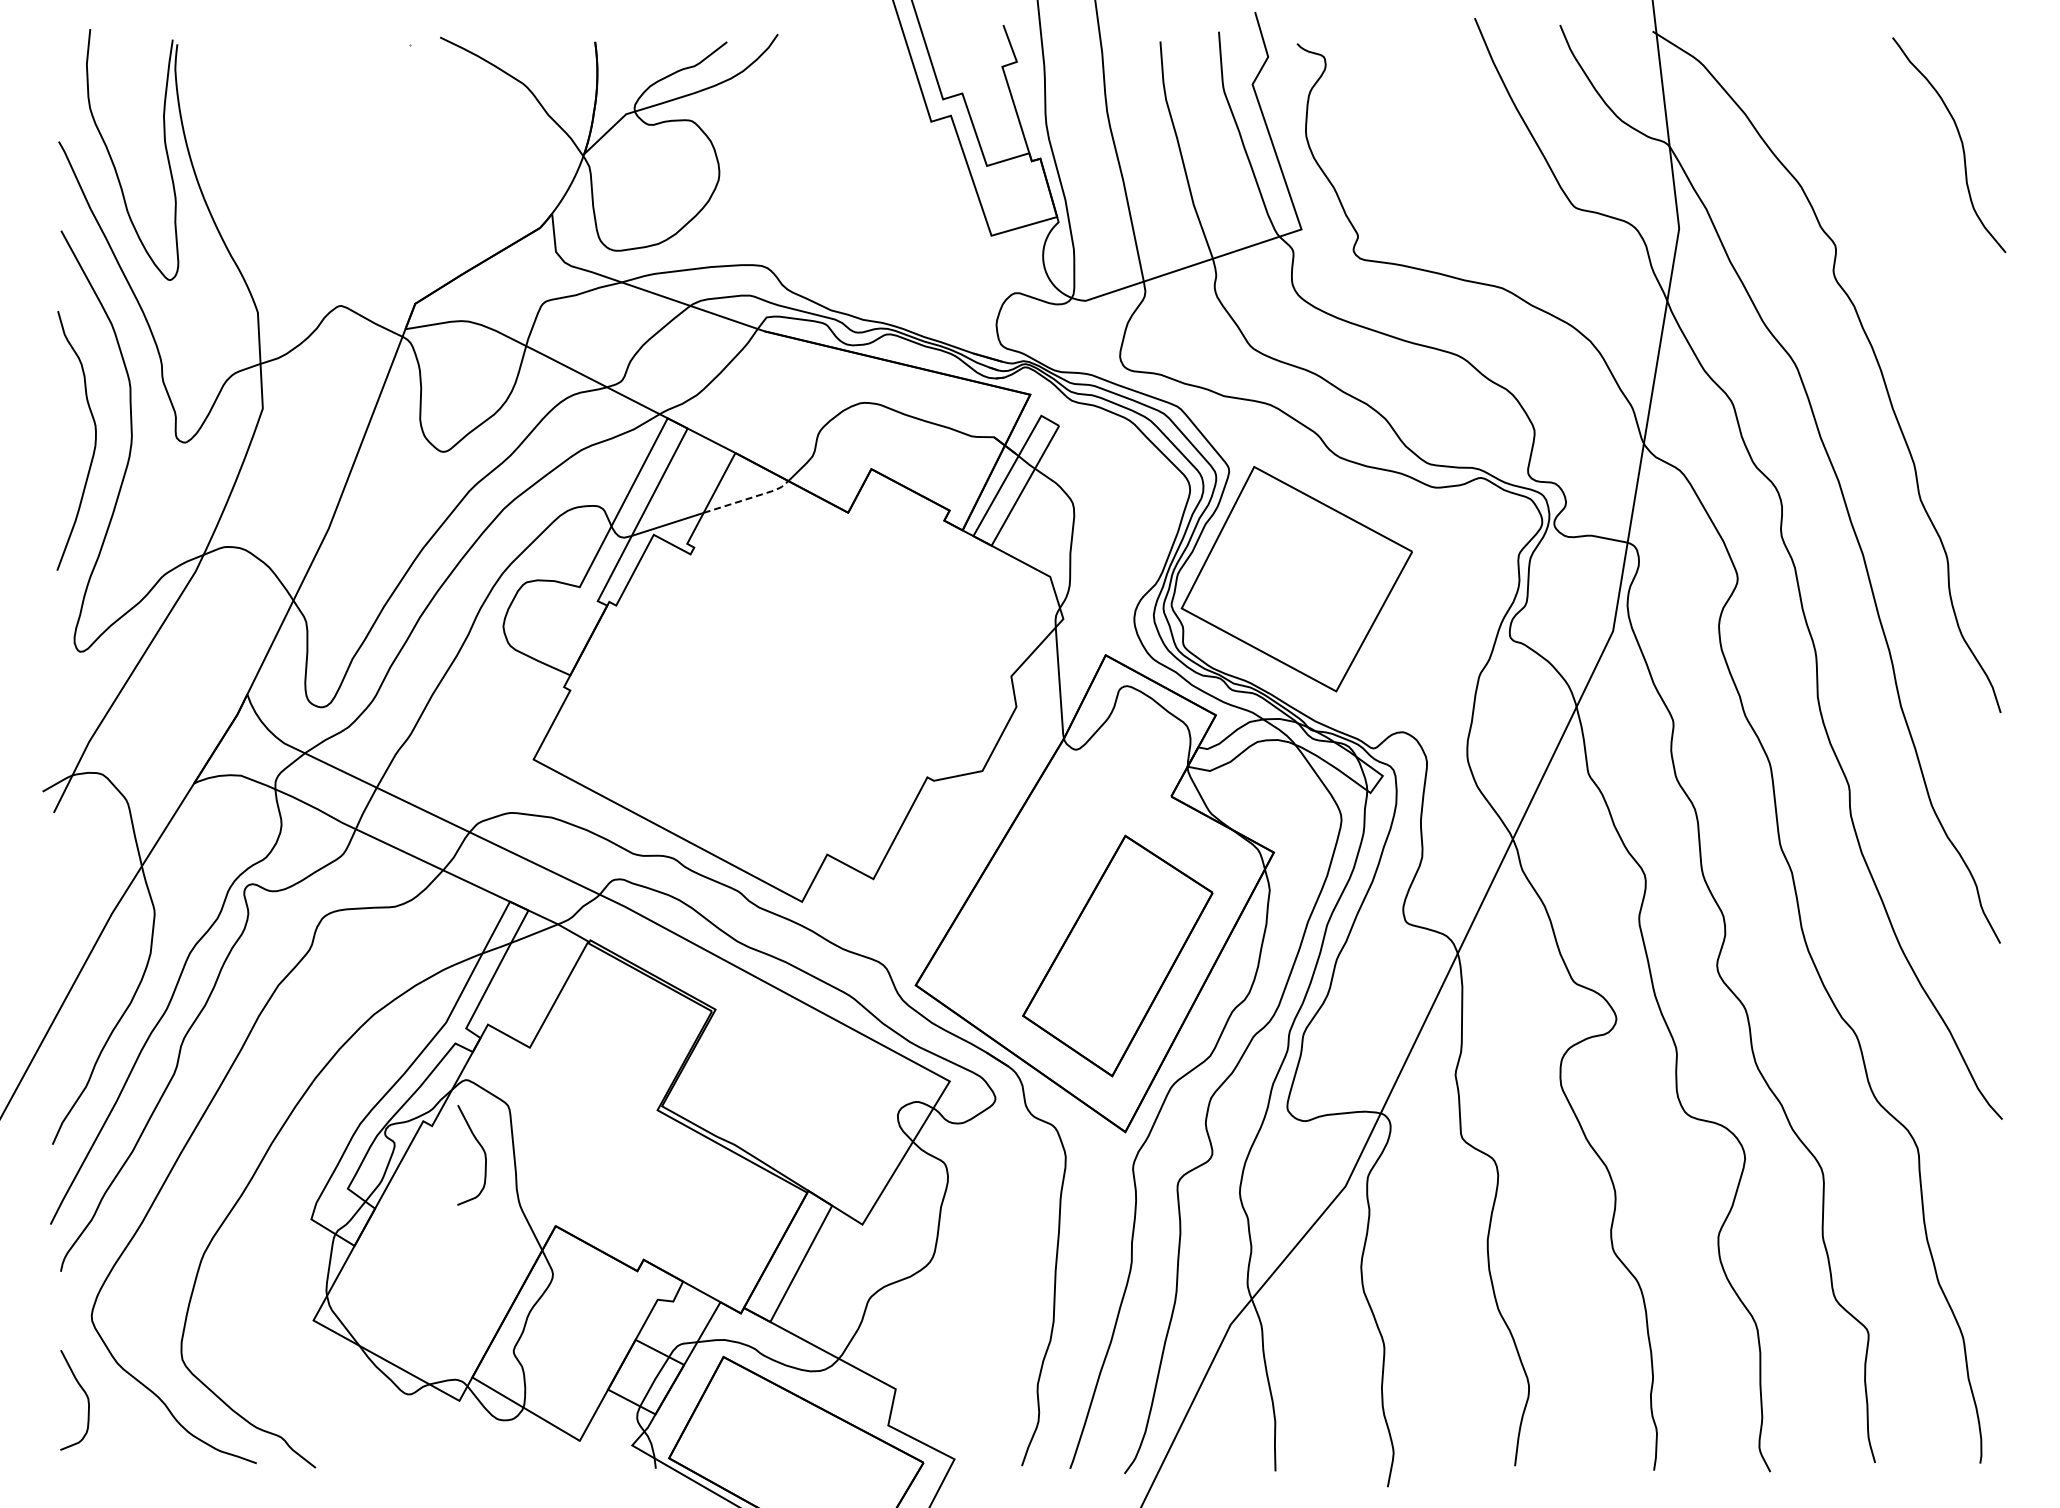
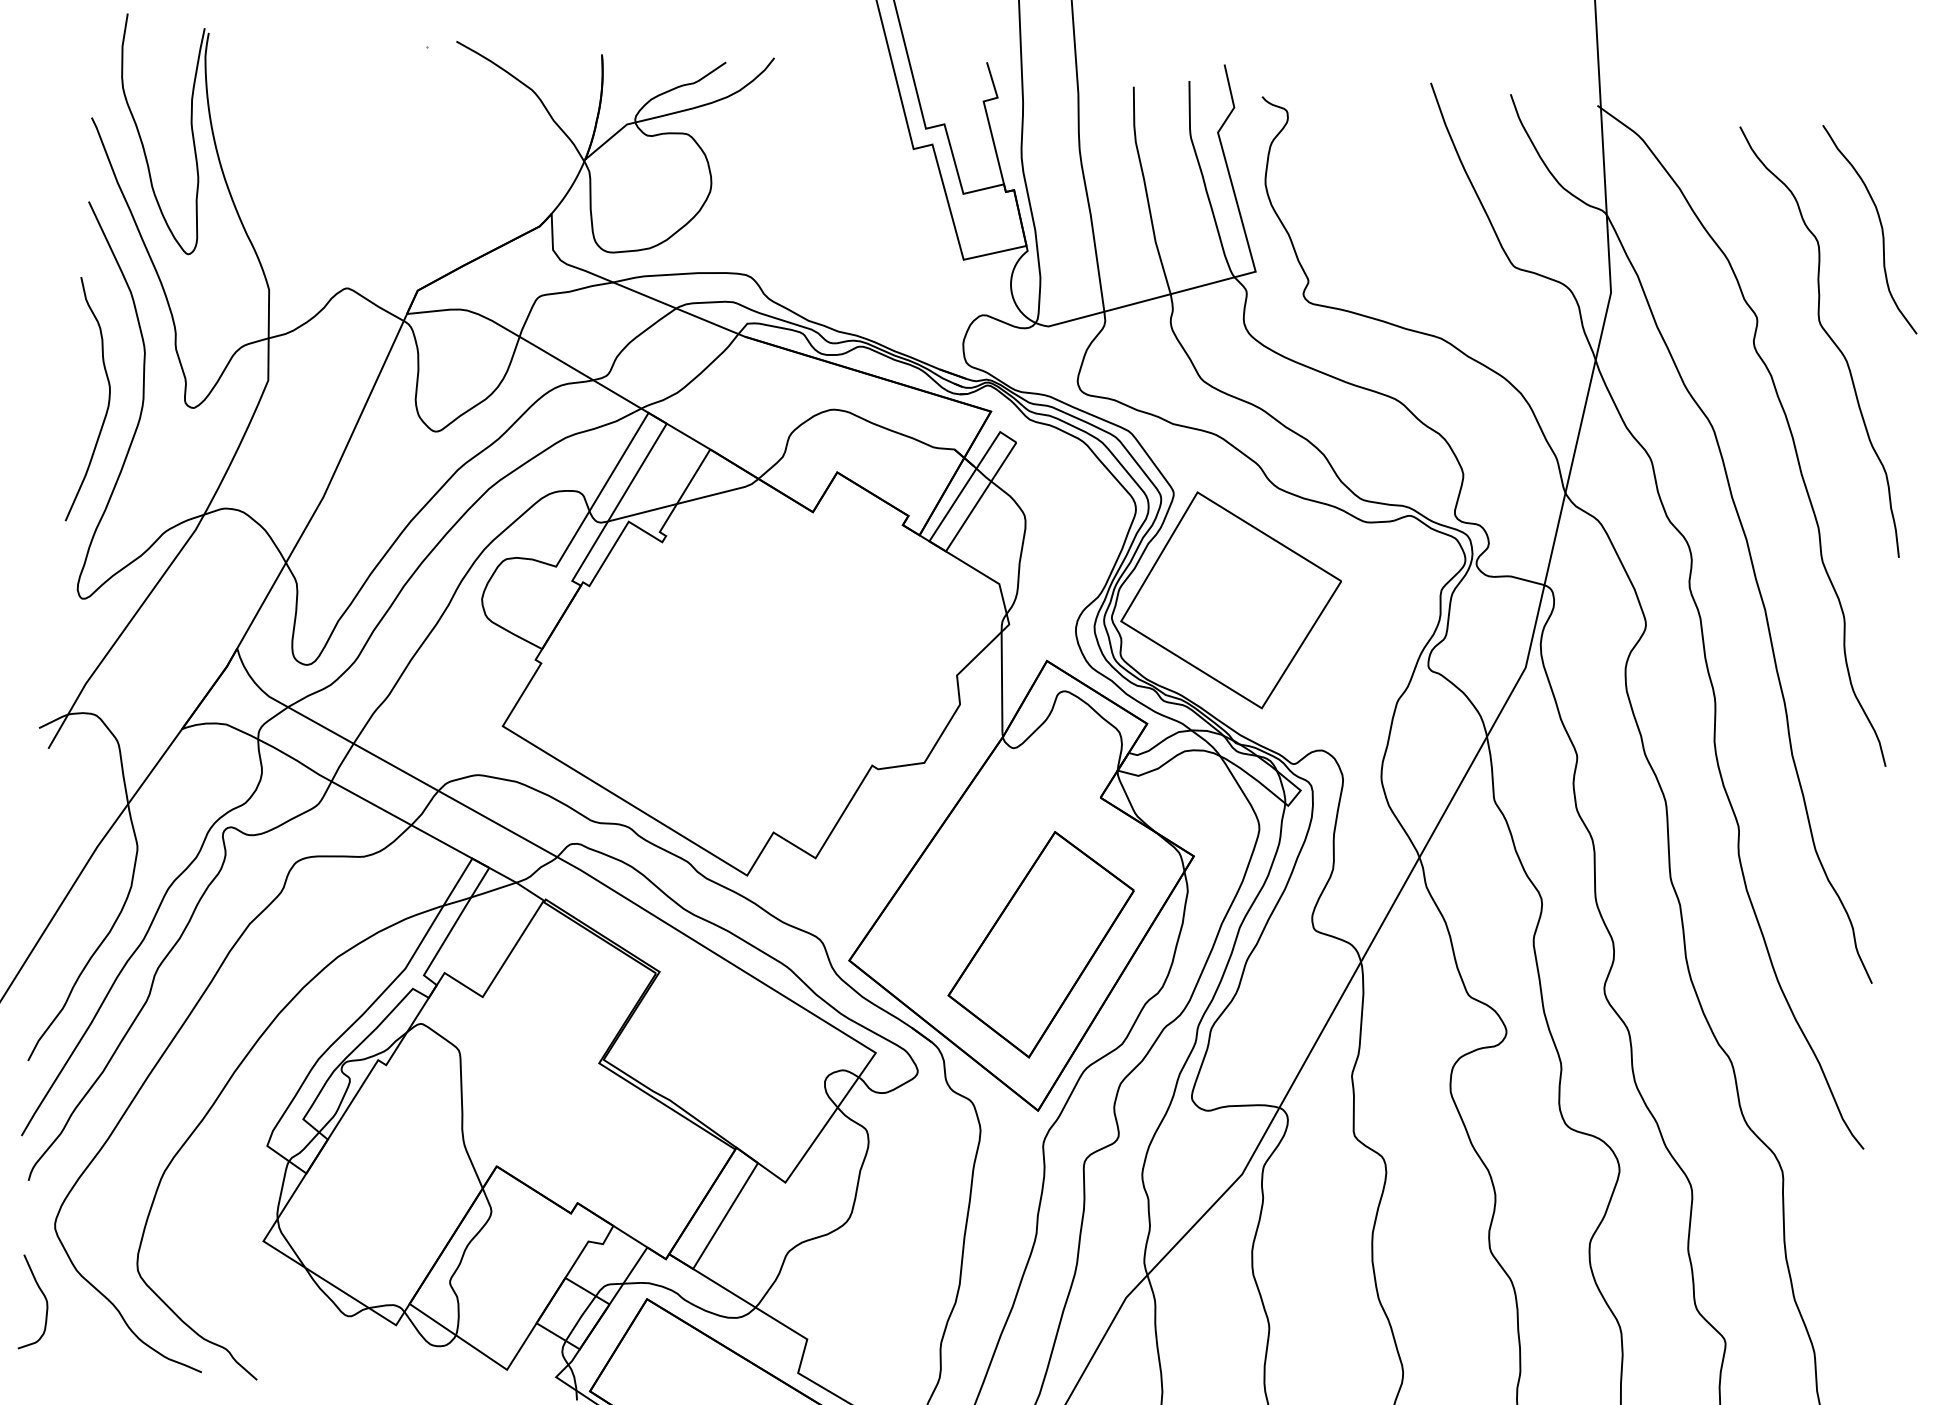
curve: (1910, 259) -> (1826, 335), added
line: (749, 498) -> (720, 493), dashed -> solid
curve: (482, 1150) -> (432, 1091), removed

